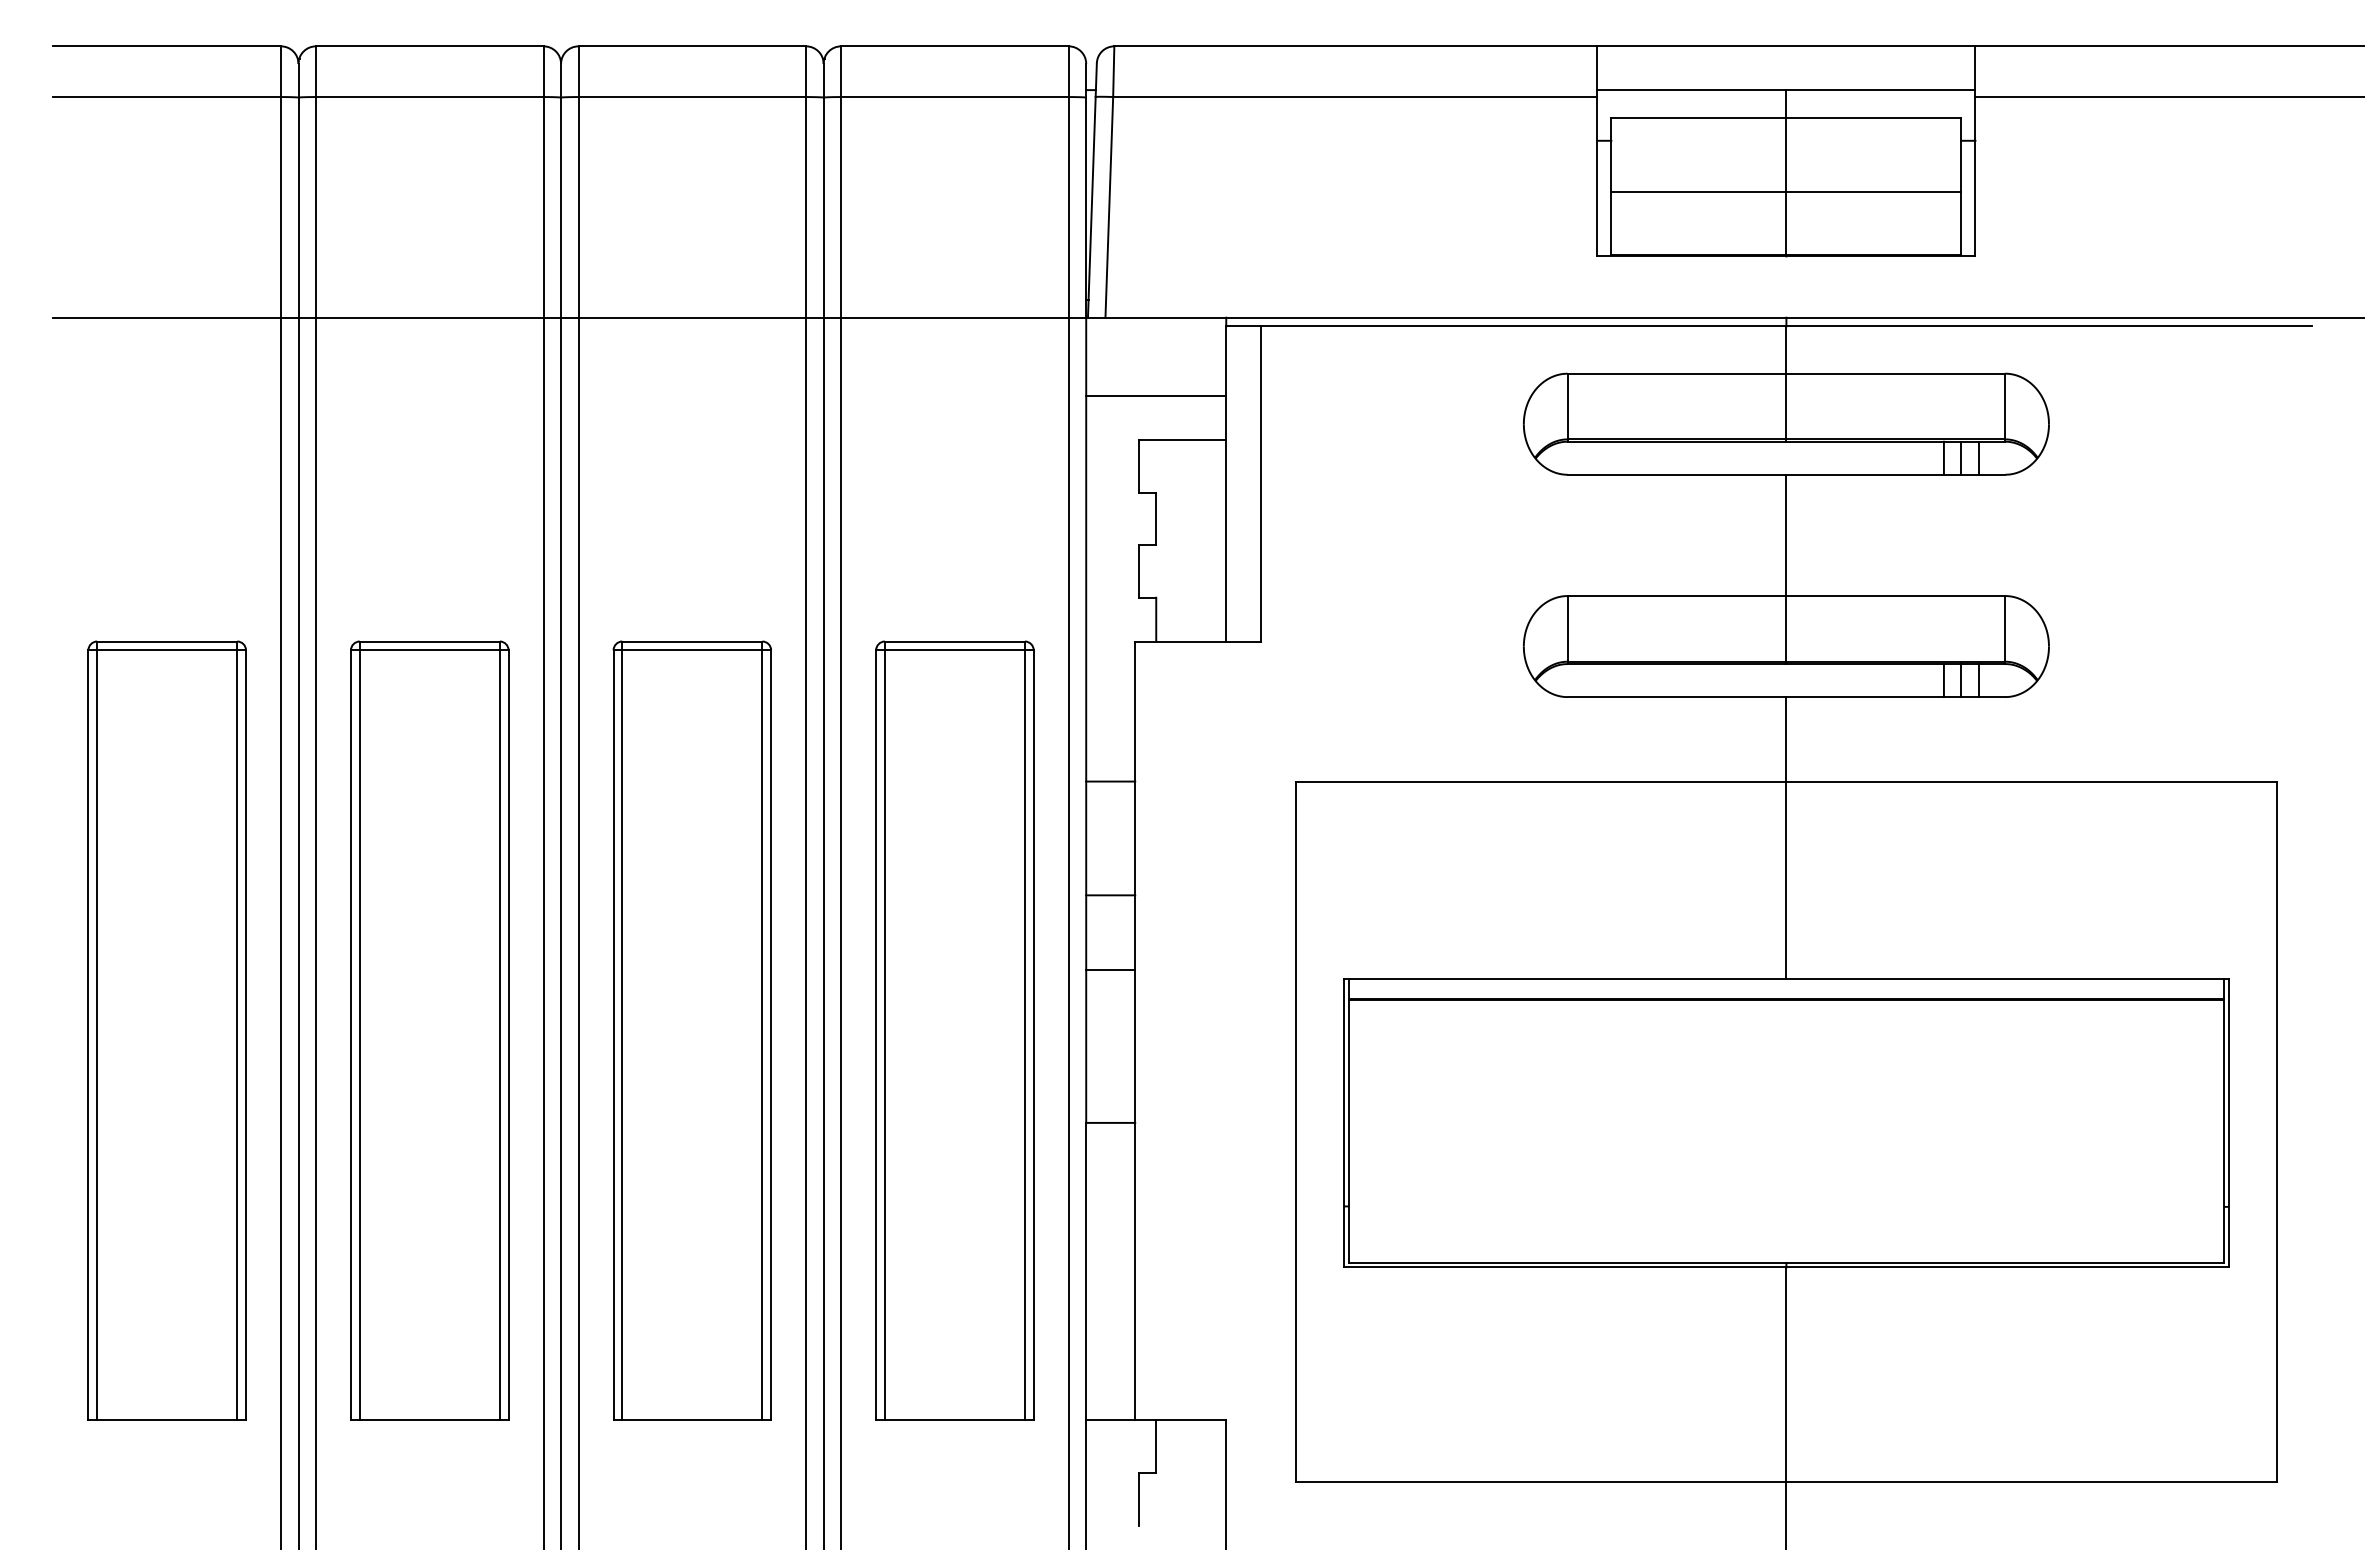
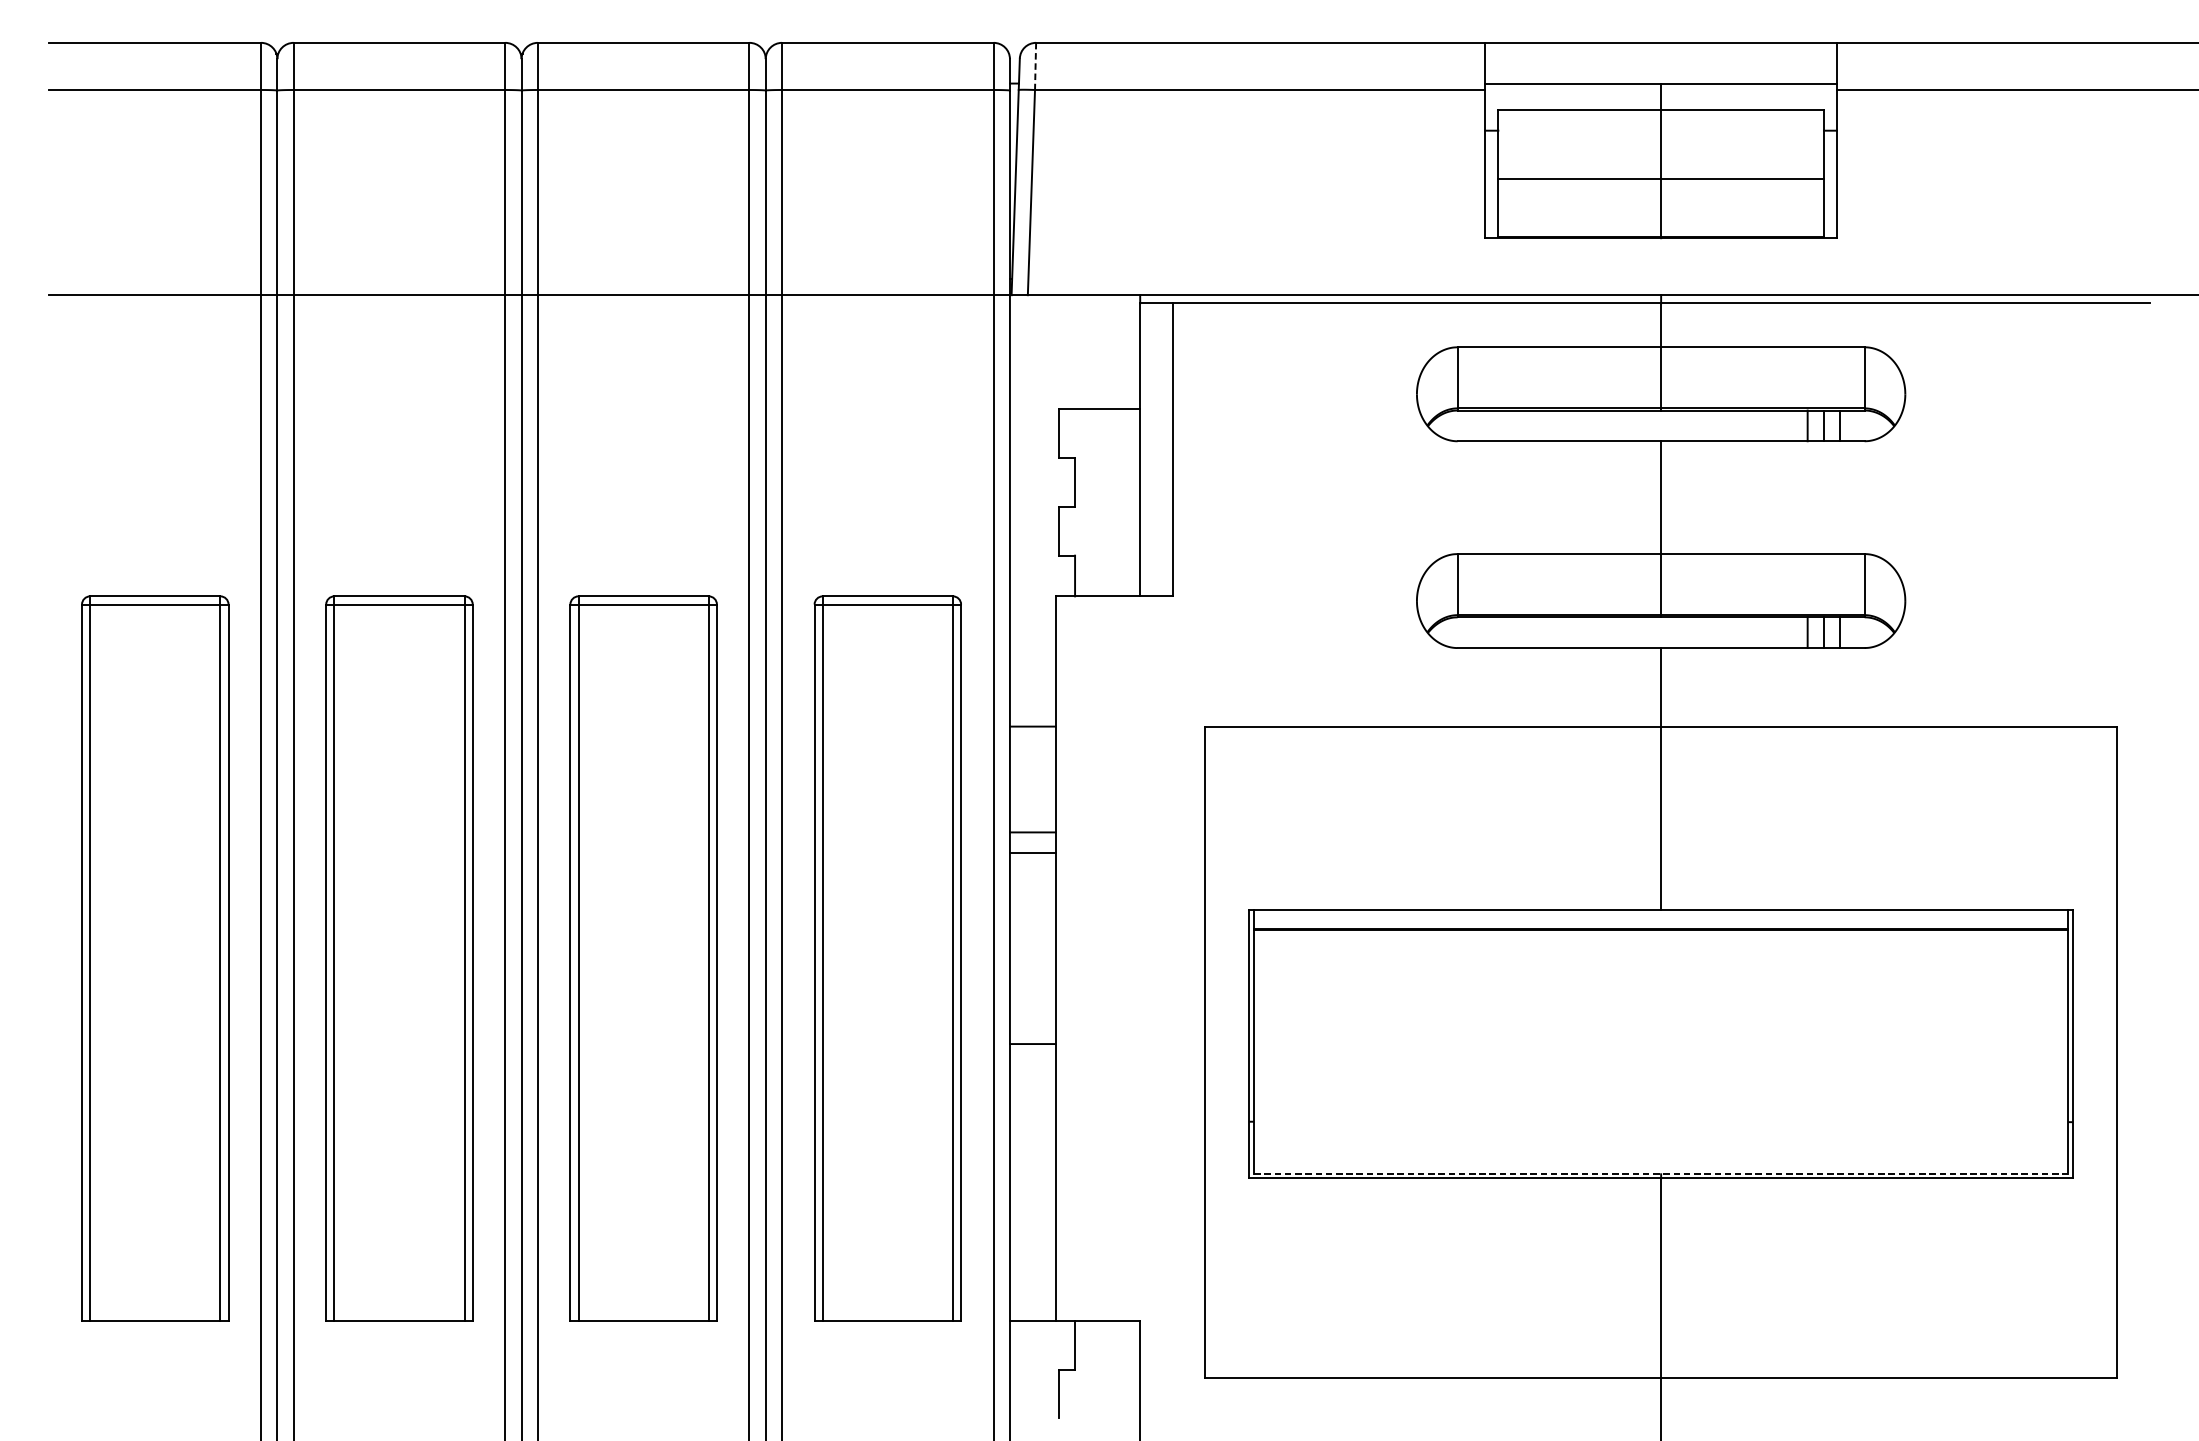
line: (1113, 72) -> (1035, 67), solid -> dashed
line: (1156, 396) -> (1075, 368), removed
line: (1110, 969) -> (1032, 853), moved
line: (1786, 1262) -> (1661, 1173), solid -> dashed

